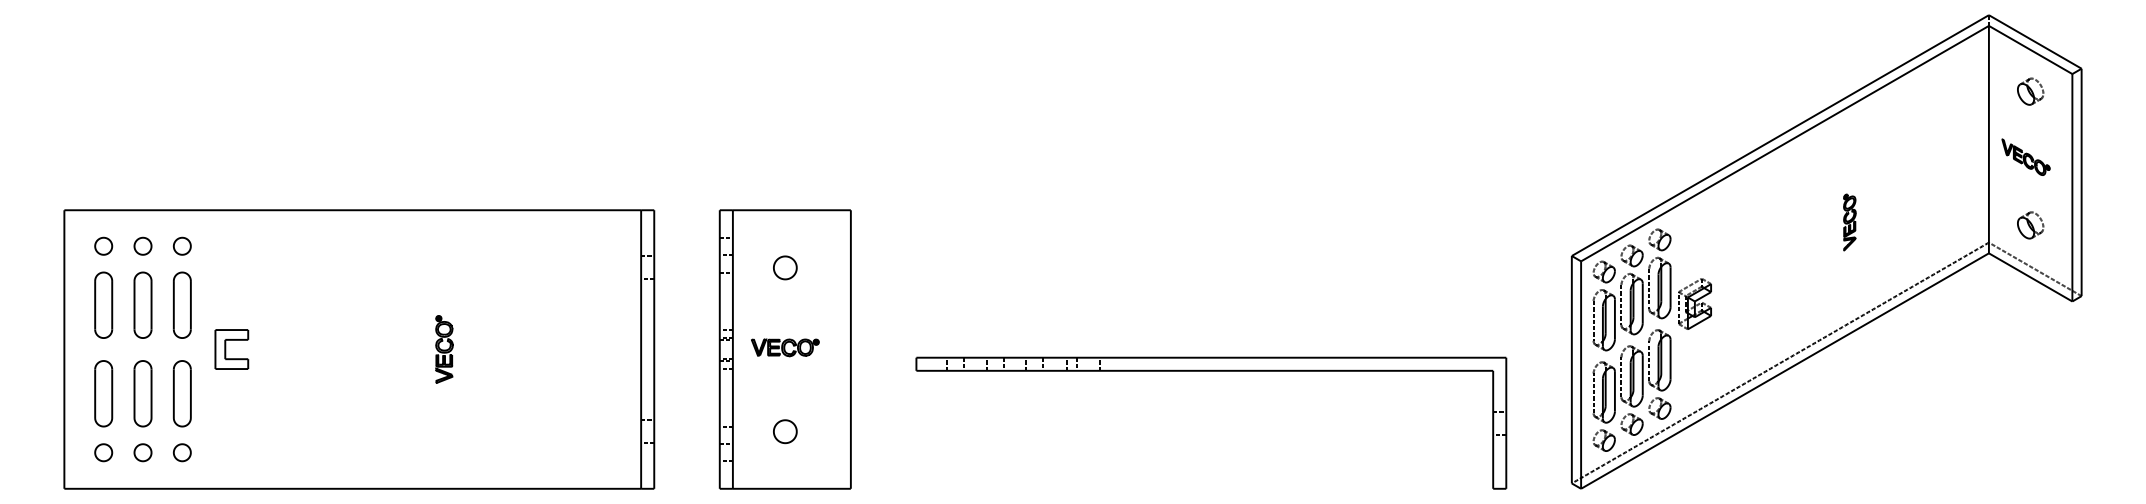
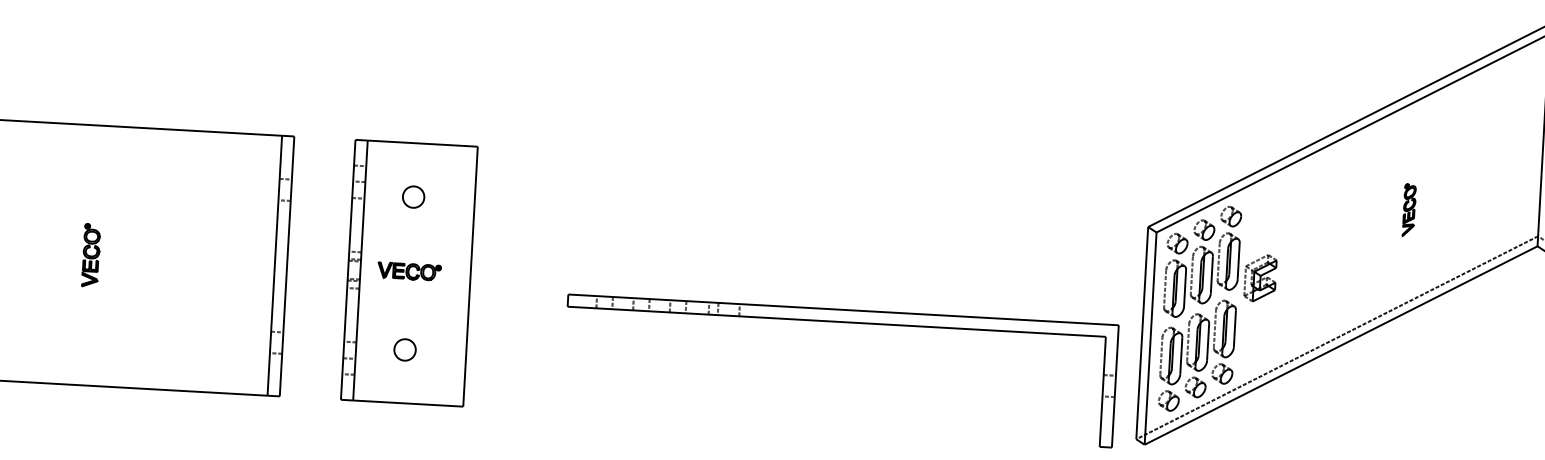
part: (1211, 371) -> (842, 322), moved

